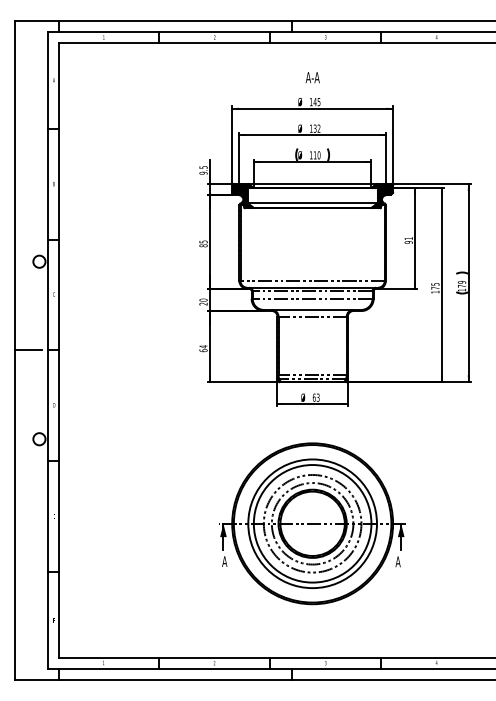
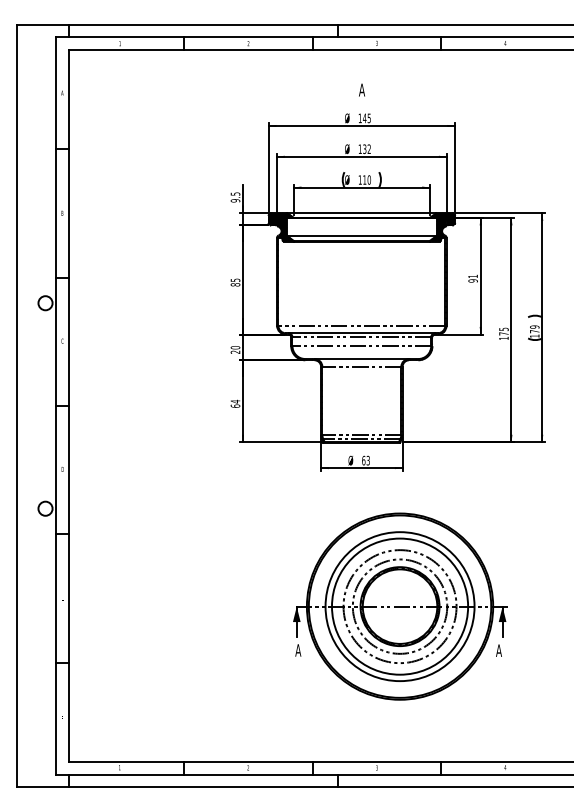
text: (312, 77) -> (361, 89), A-A -> A
line: (28, 350) -> (32, 406), removed
part: (312, 523) -> (399, 606), moved

